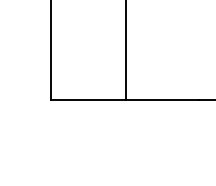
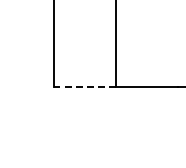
line: (87, 99) -> (84, 86), solid -> dashed

